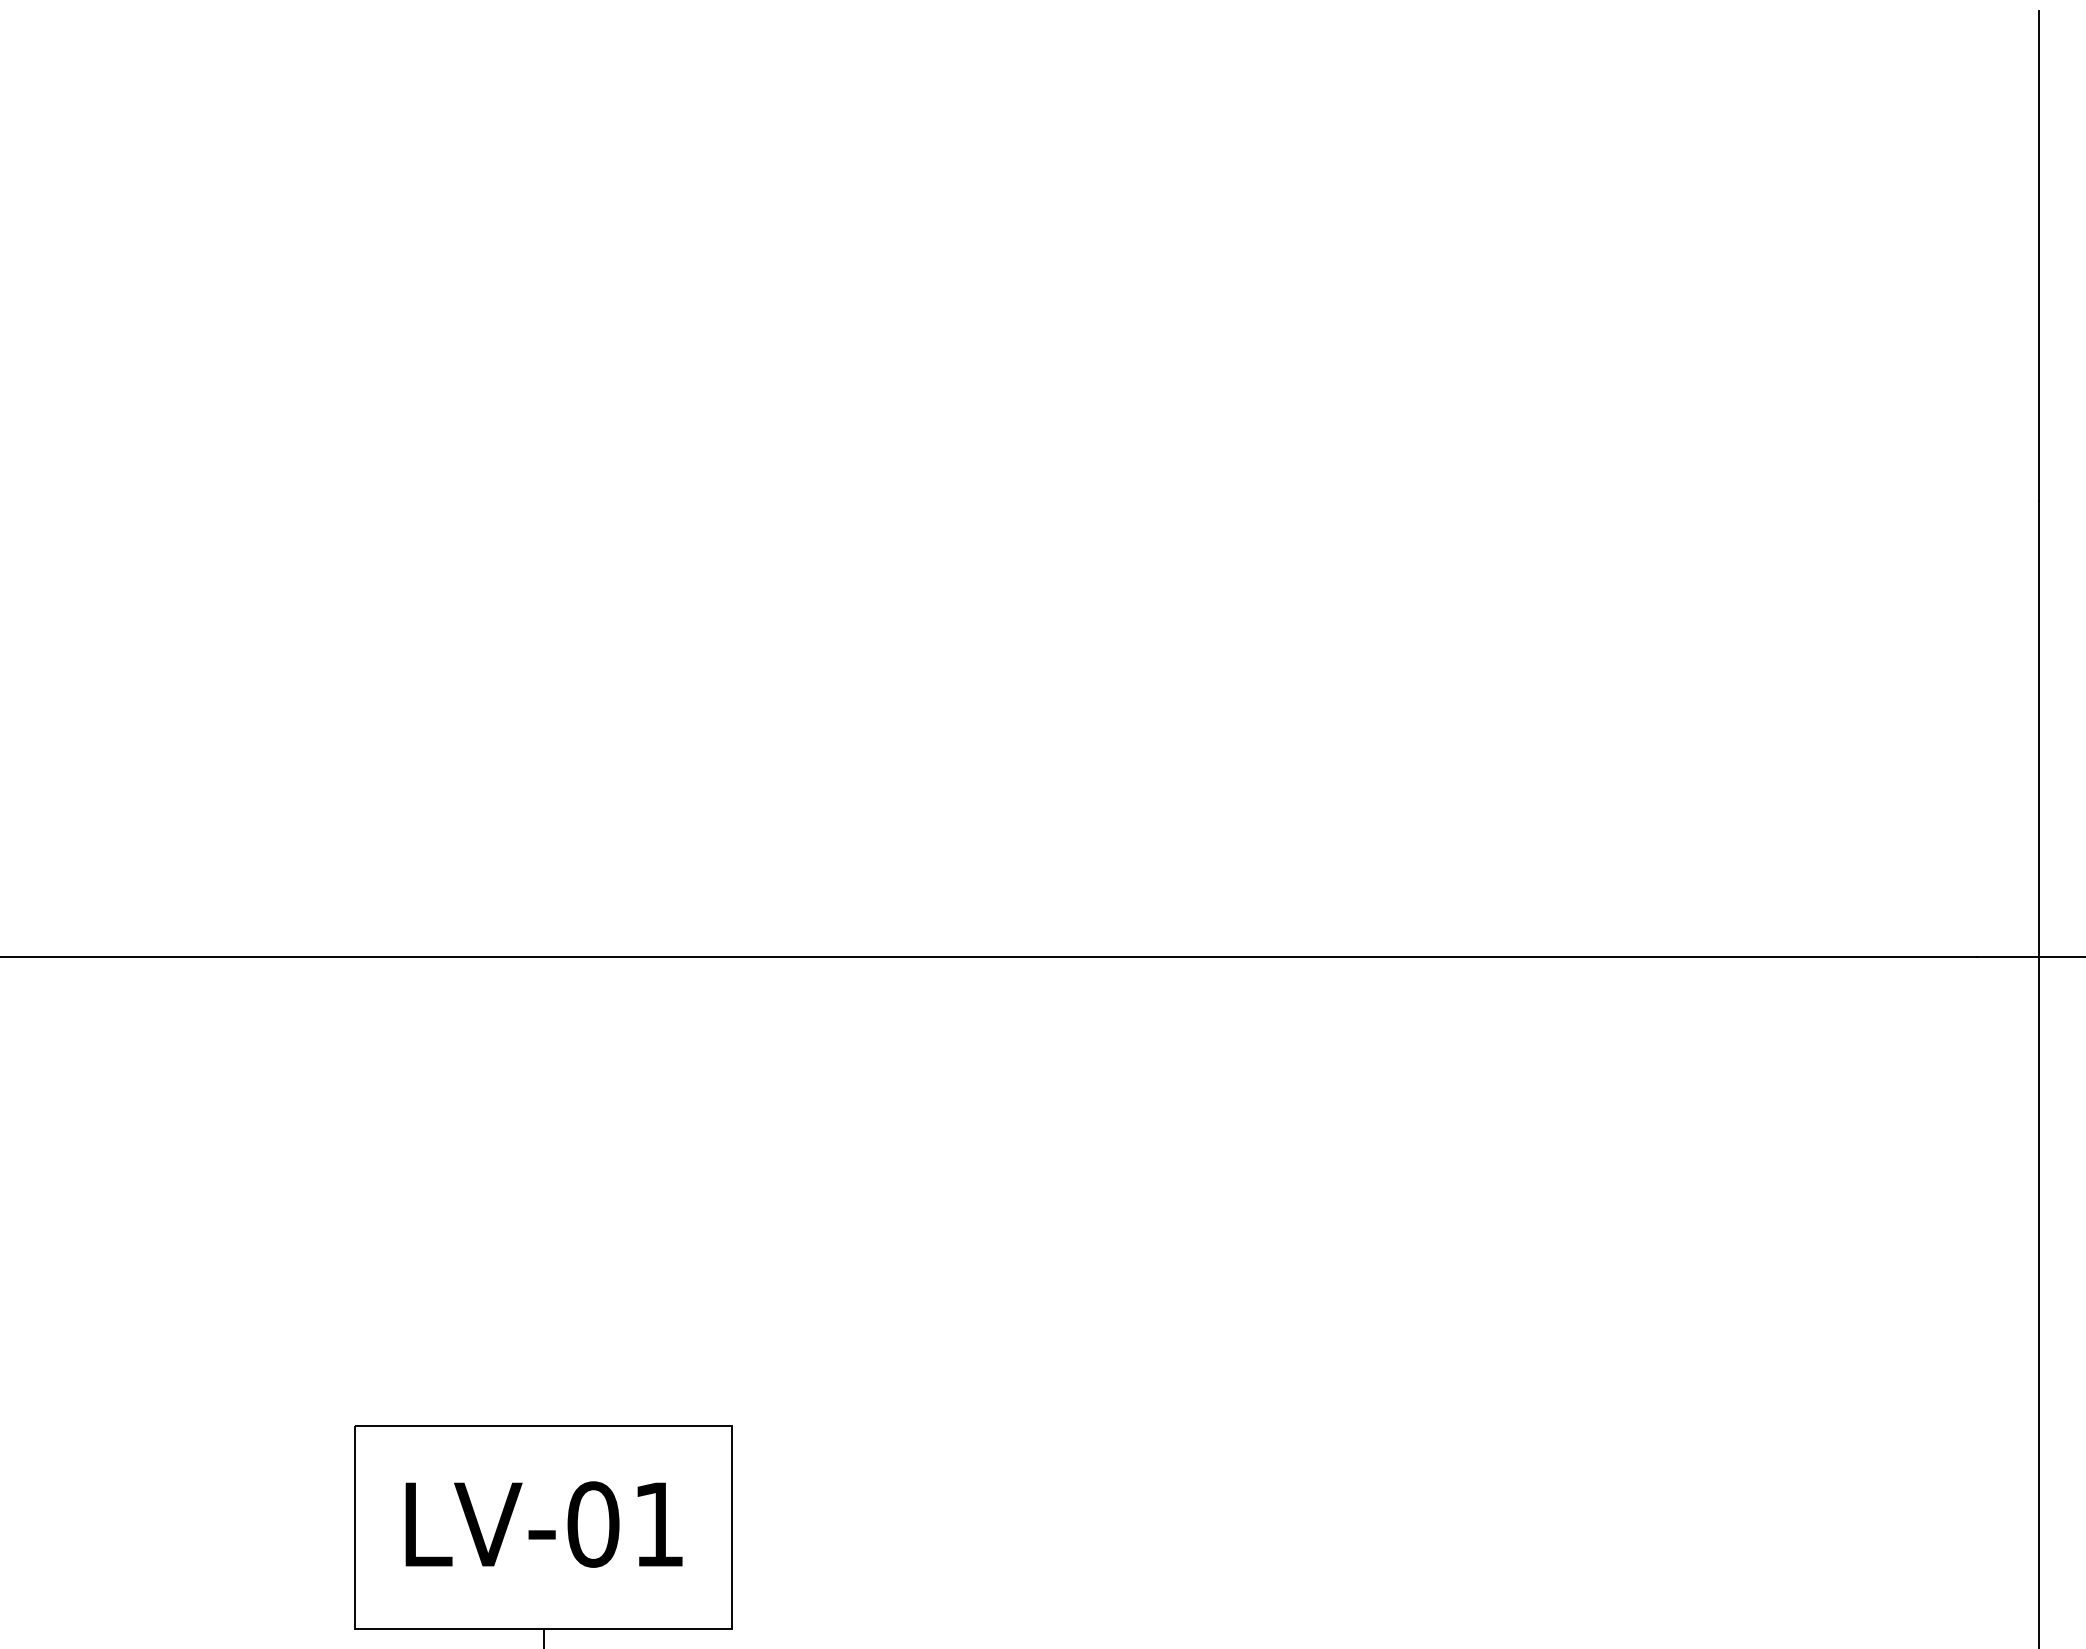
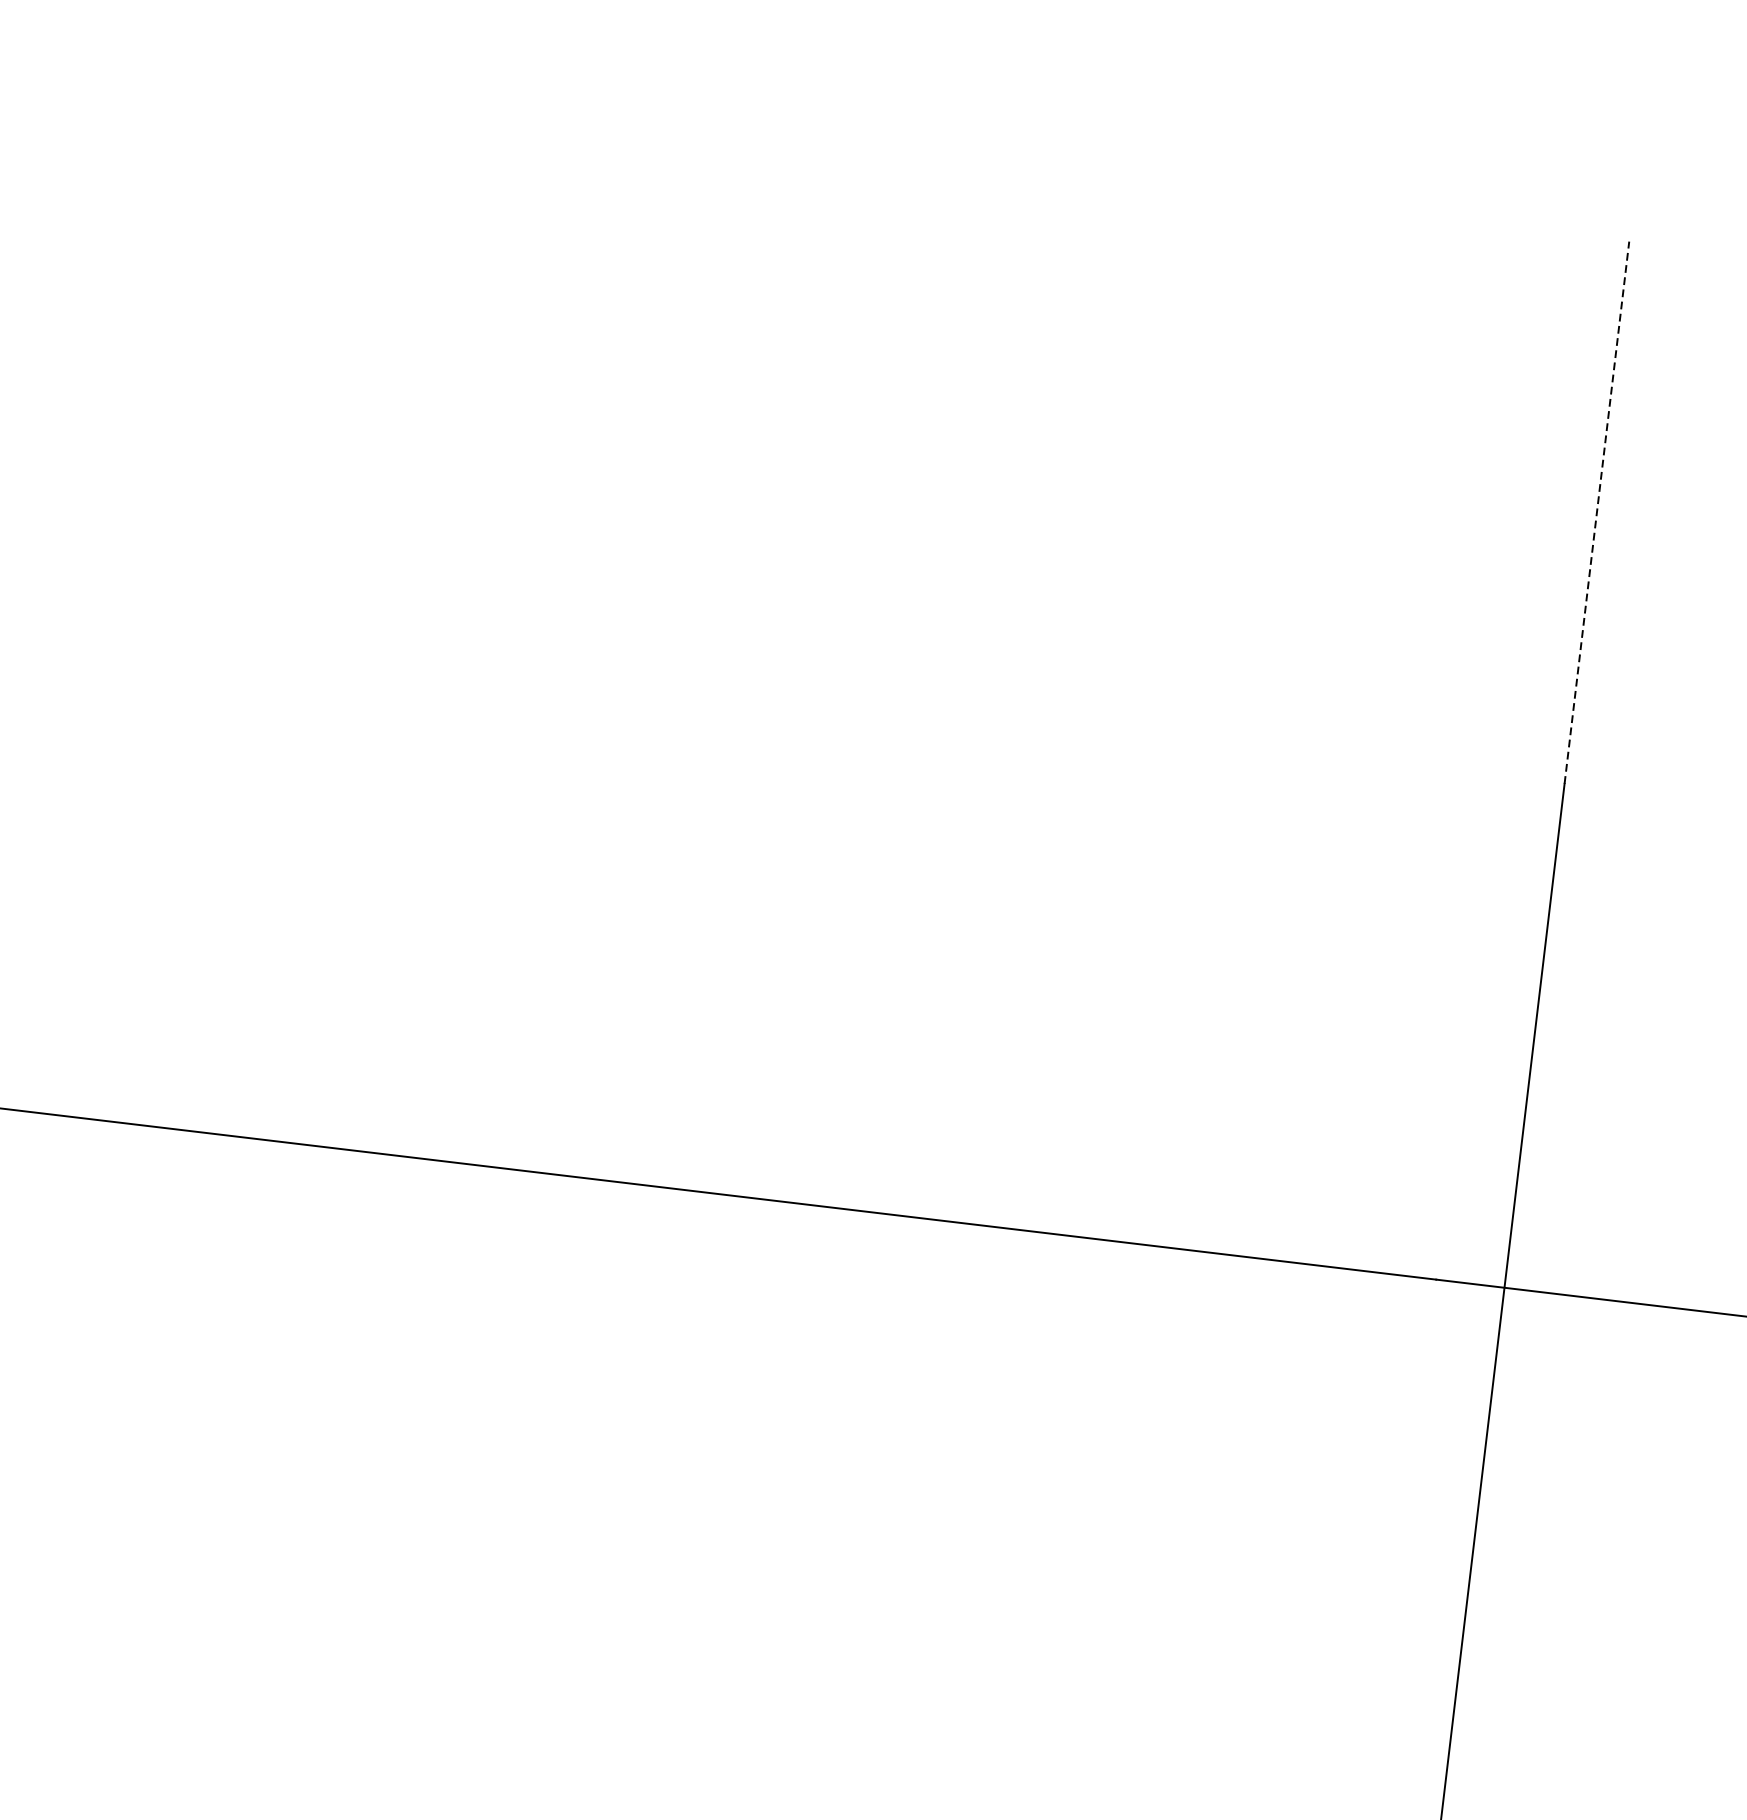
line: (2039, 255) -> (1597, 512), solid -> dashed

